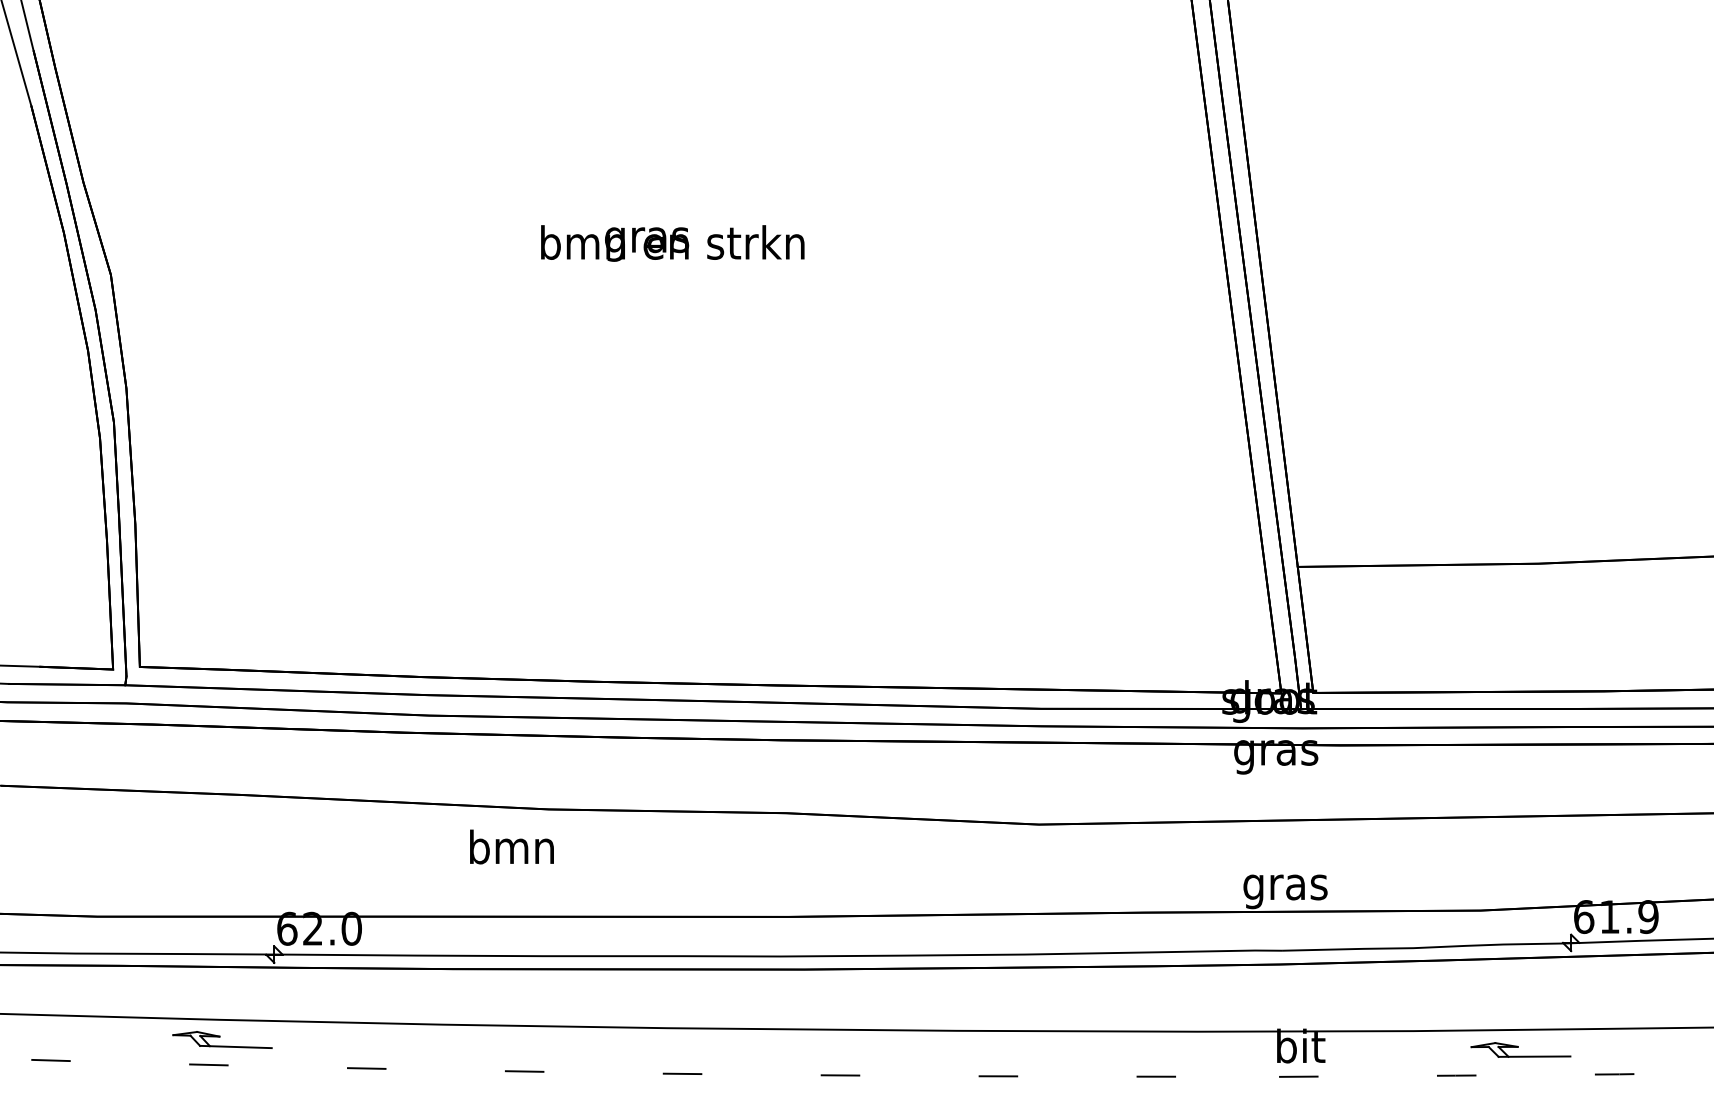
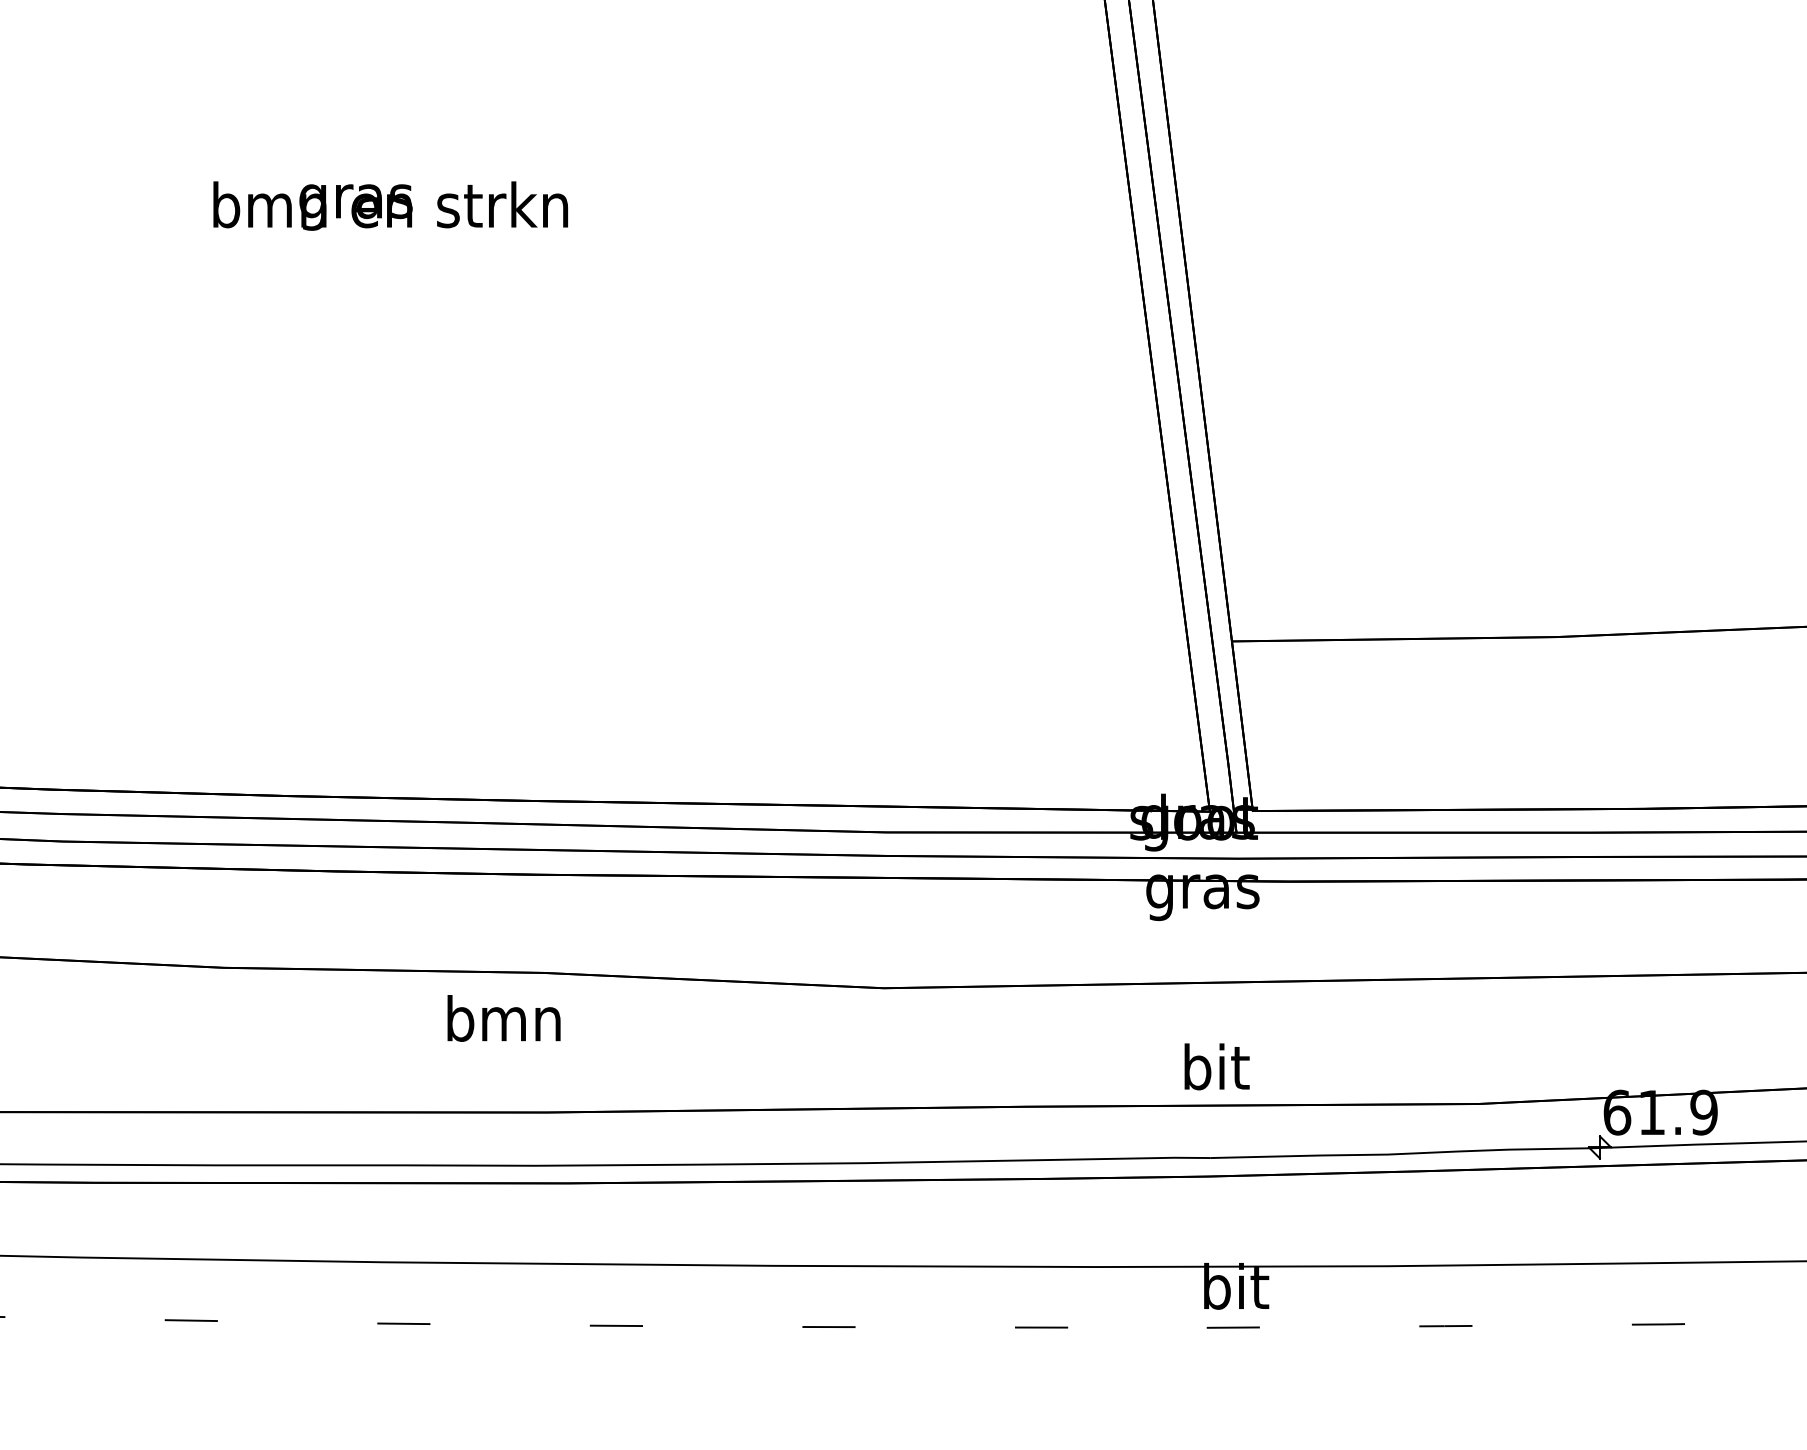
text: (511, 846) -> (503, 1017), moved
text: (1285, 887) -> (1215, 1072), gras -> bit
part: (1520, 1049) -> (1531, 1290), removed

